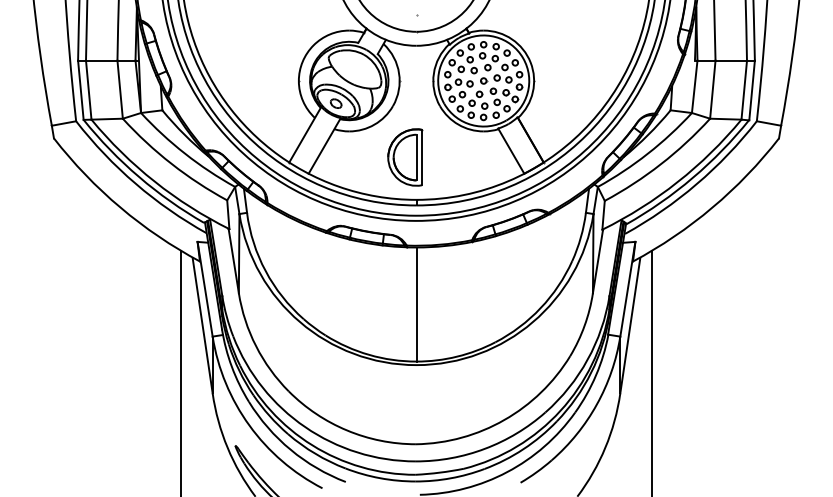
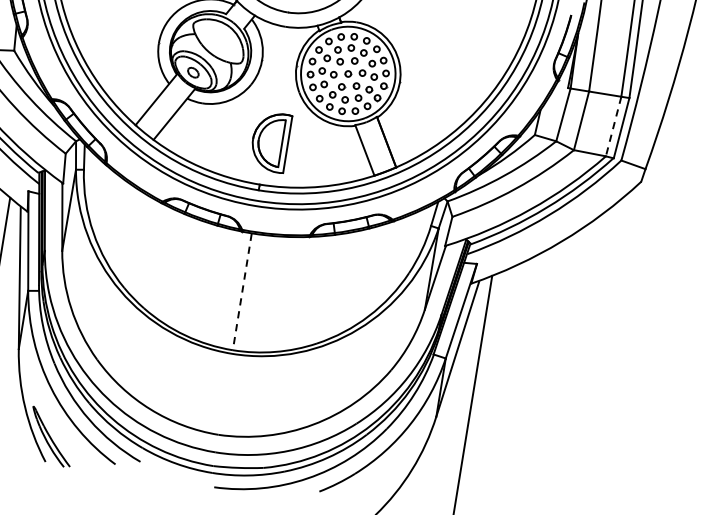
line: (744, 90) -> (613, 126), solid -> dashed
part: (405, 157) -> (270, 141), moved
line: (416, 304) -> (242, 291), solid -> dashed

